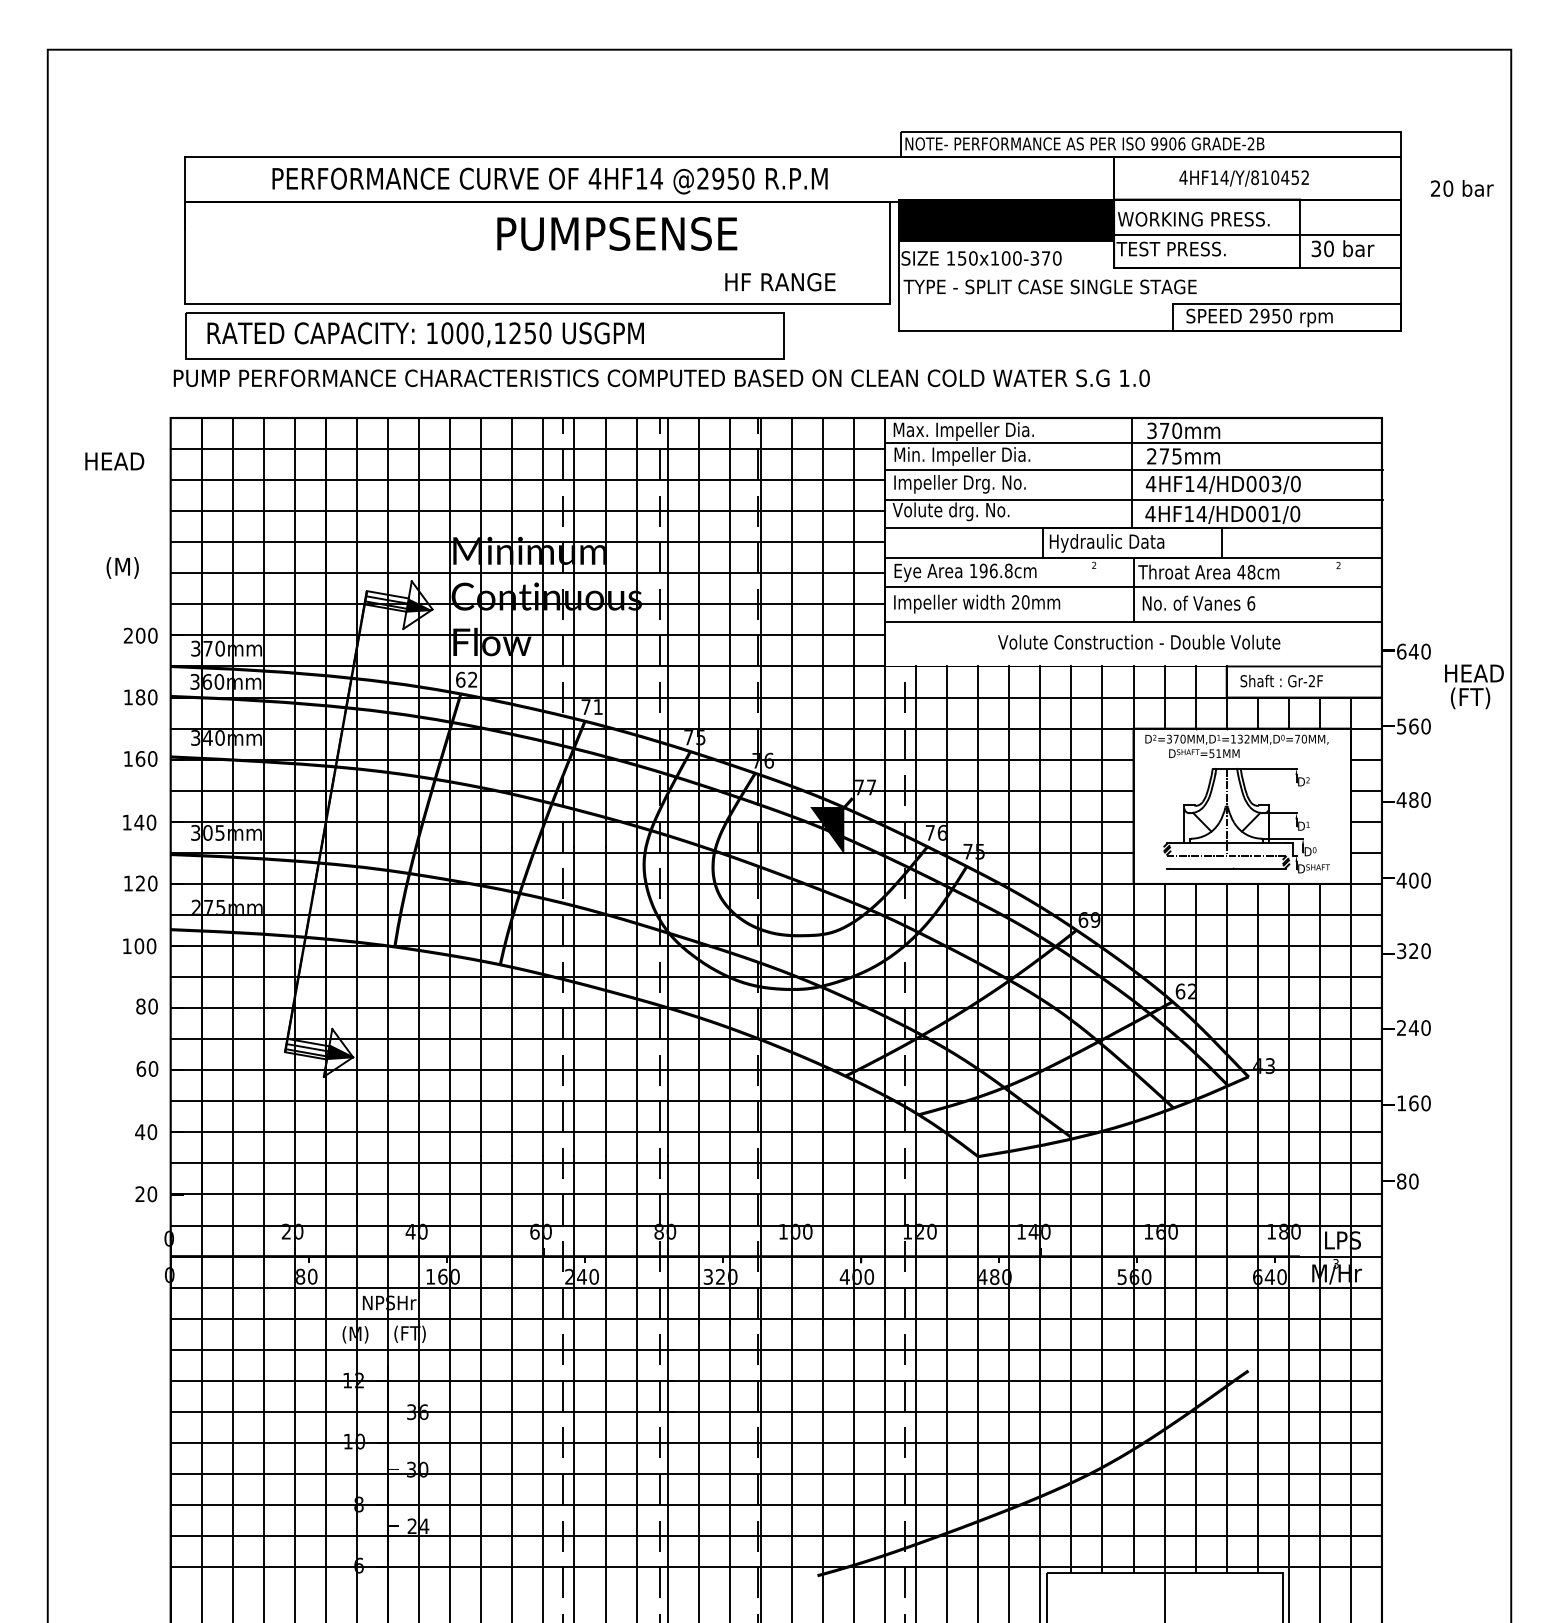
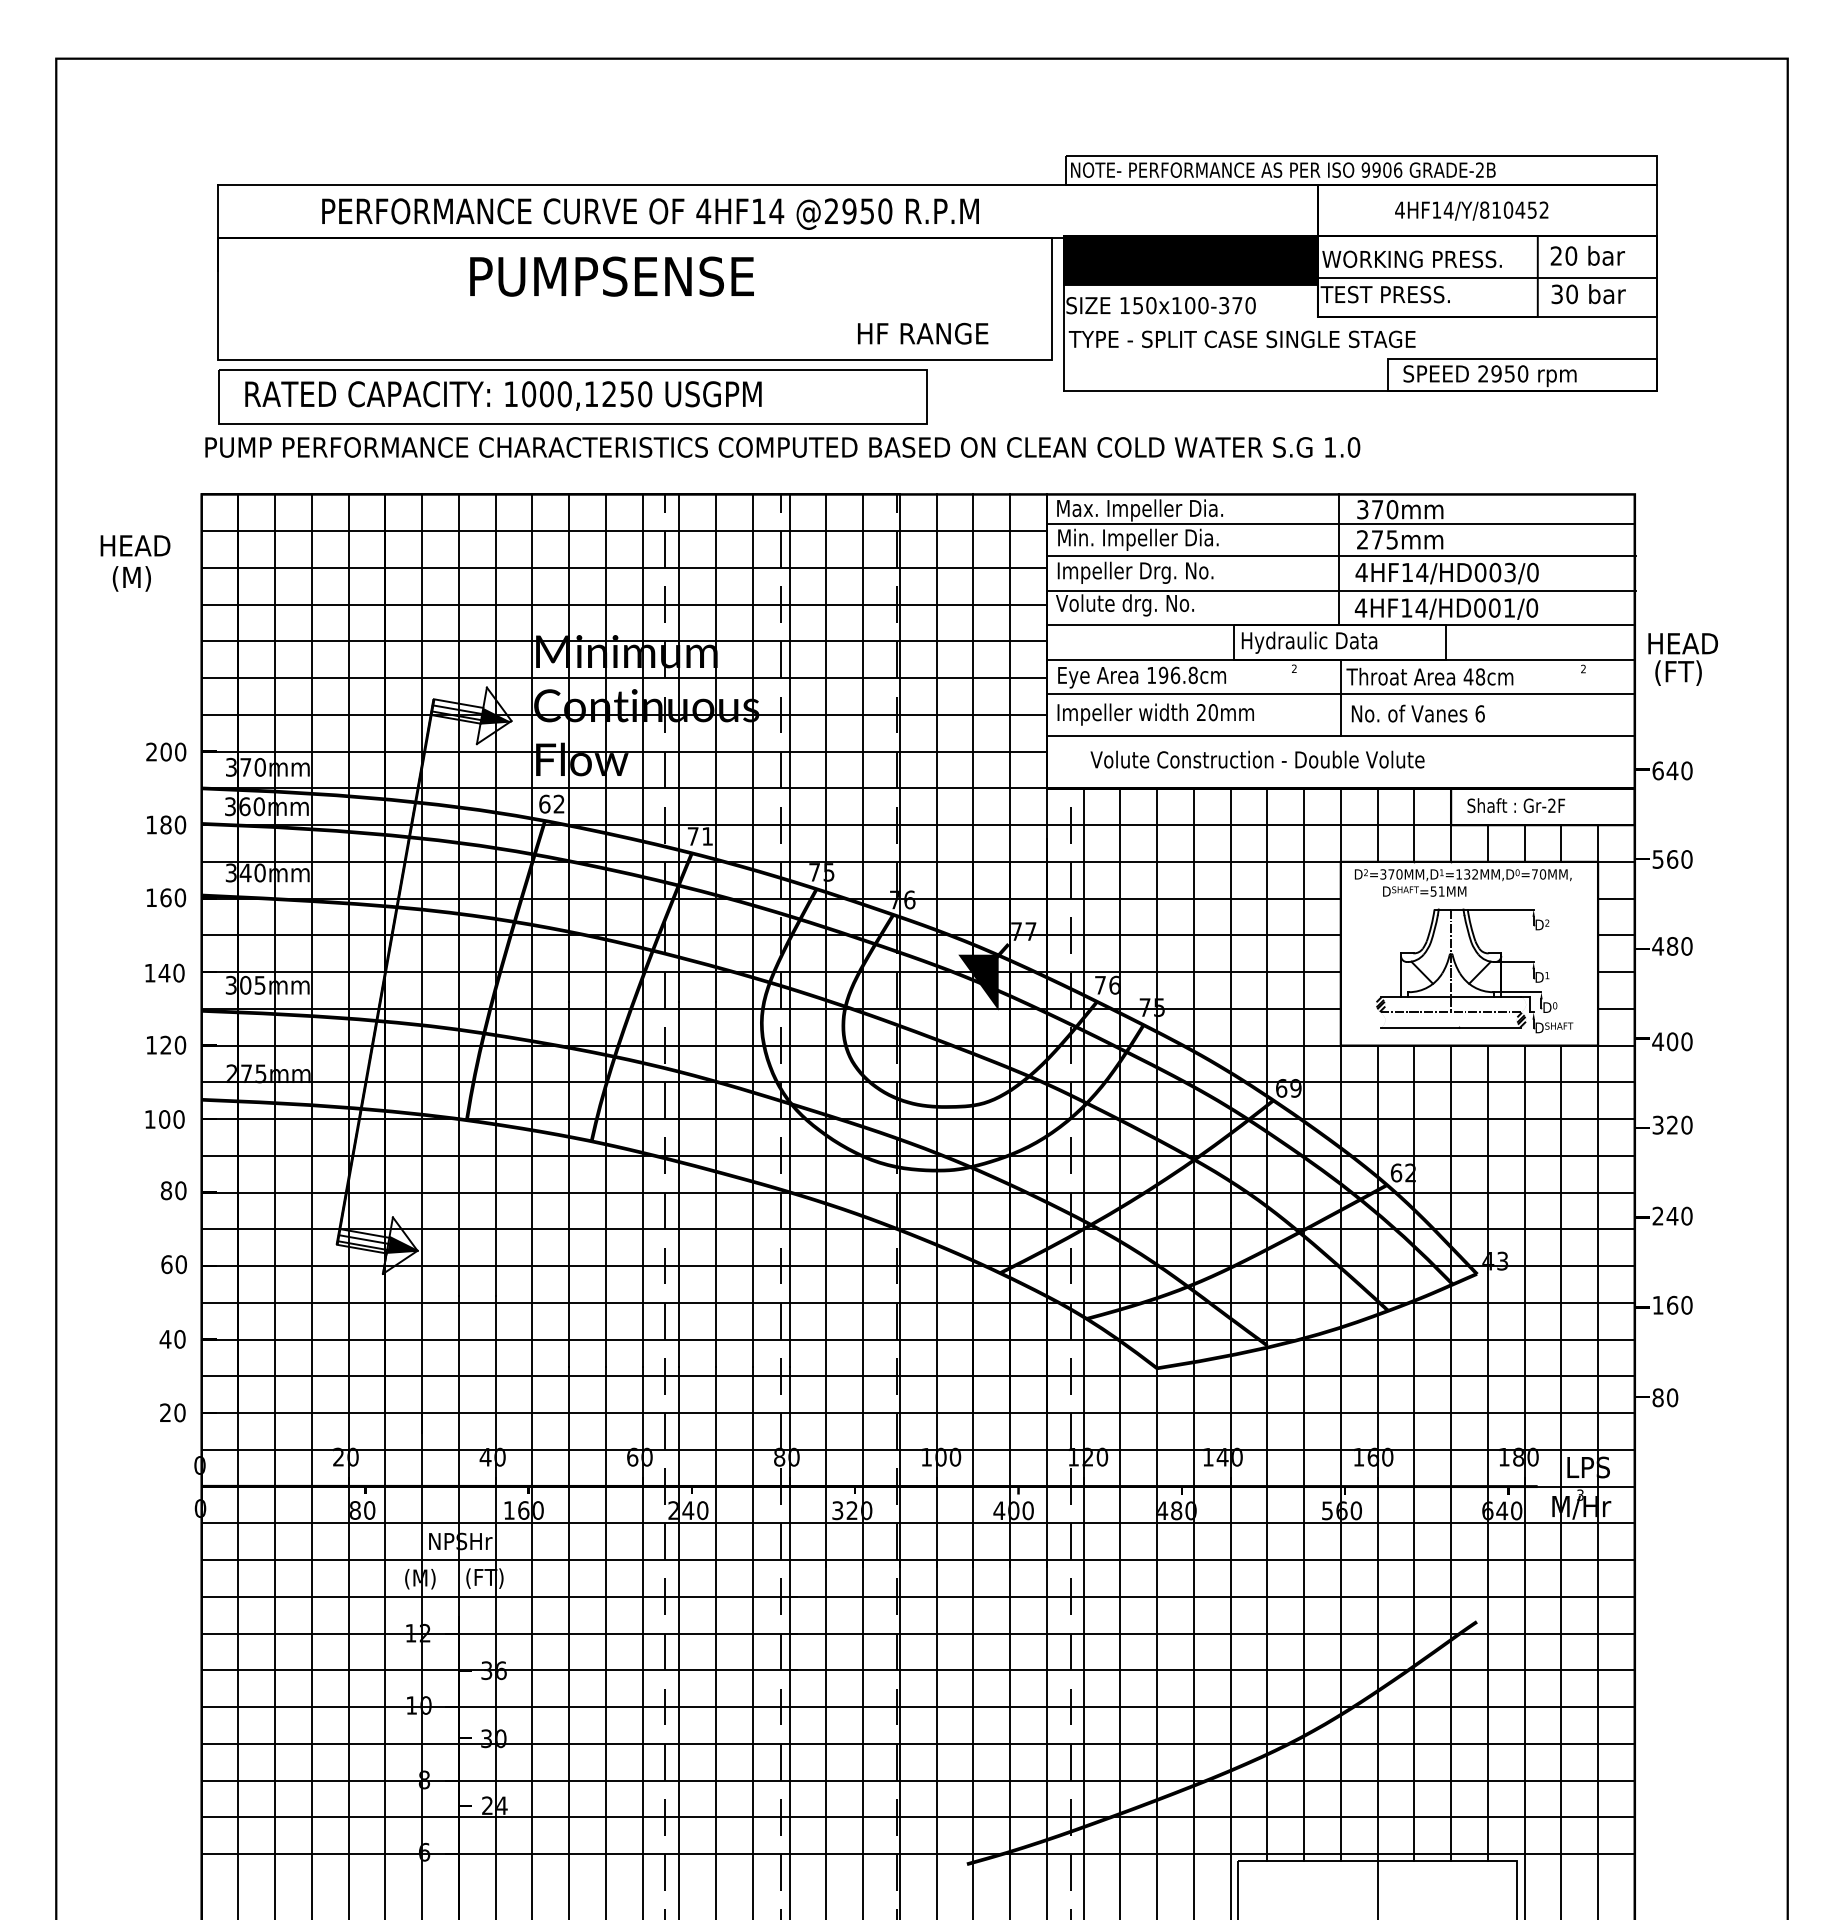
text: (1461, 188) -> (1587, 255), moved
text: (616, 233) -> (611, 276), moved
text: (122, 567) -> (131, 578), moved
text: (1139, 642) -> (1257, 759), moved
text: (1473, 686) -> (1682, 659), moved

